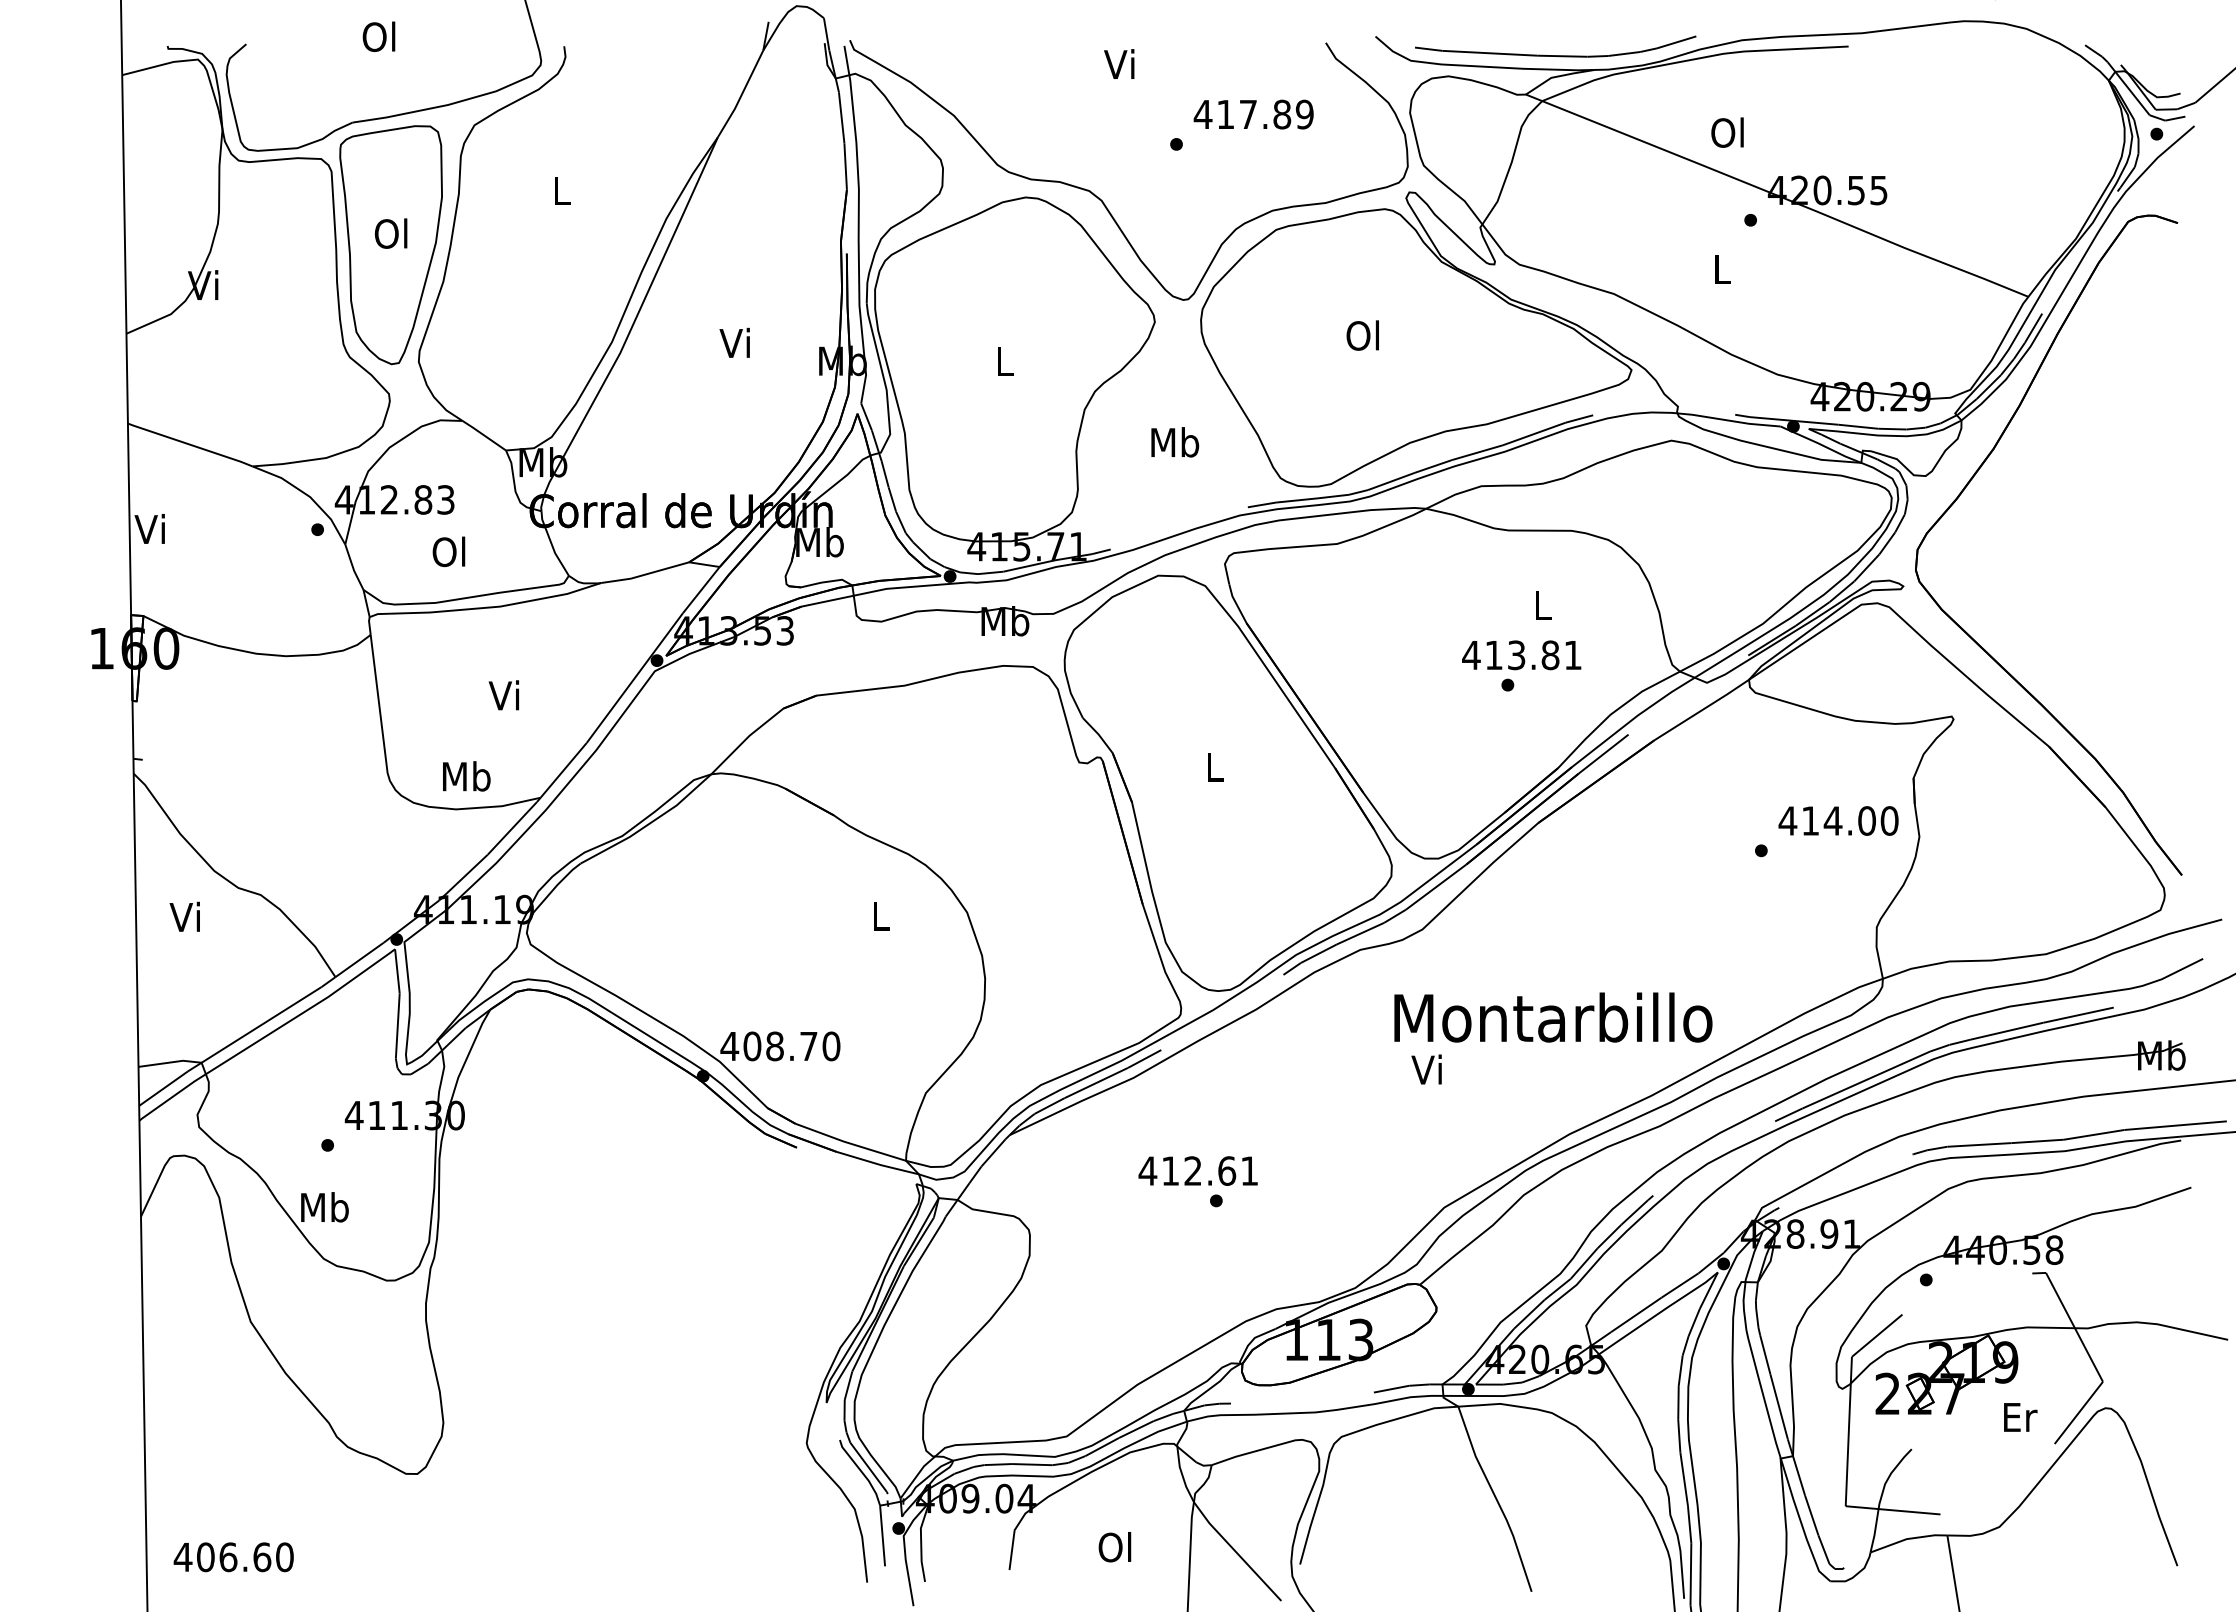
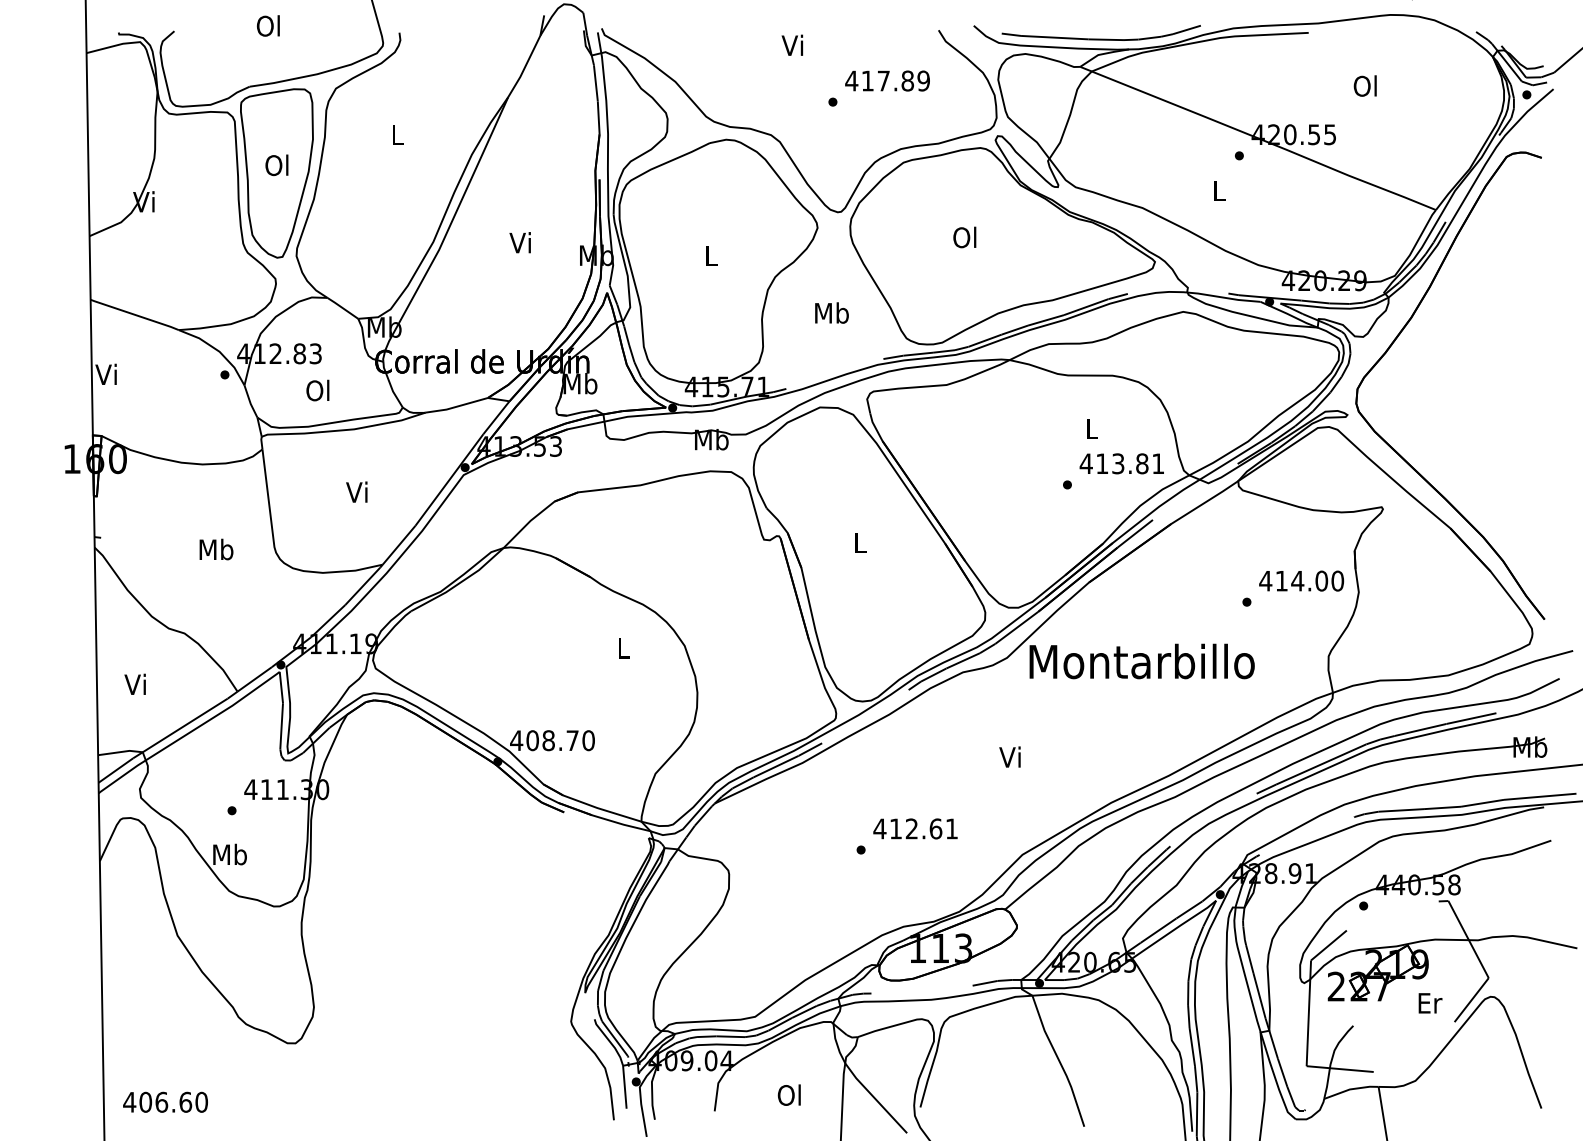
text: (1727, 132) -> (1365, 85), moved
text: (1521, 655) -> (1121, 463), moved
text: (466, 776) -> (216, 549), moved
text: (184, 916) -> (134, 684), moved
text: (1553, 1017) -> (1142, 661), moved
text: (1197, 1170) -> (915, 828), moved

